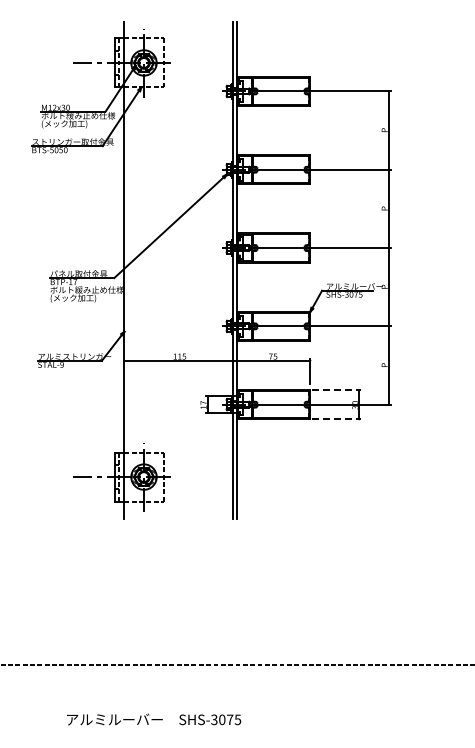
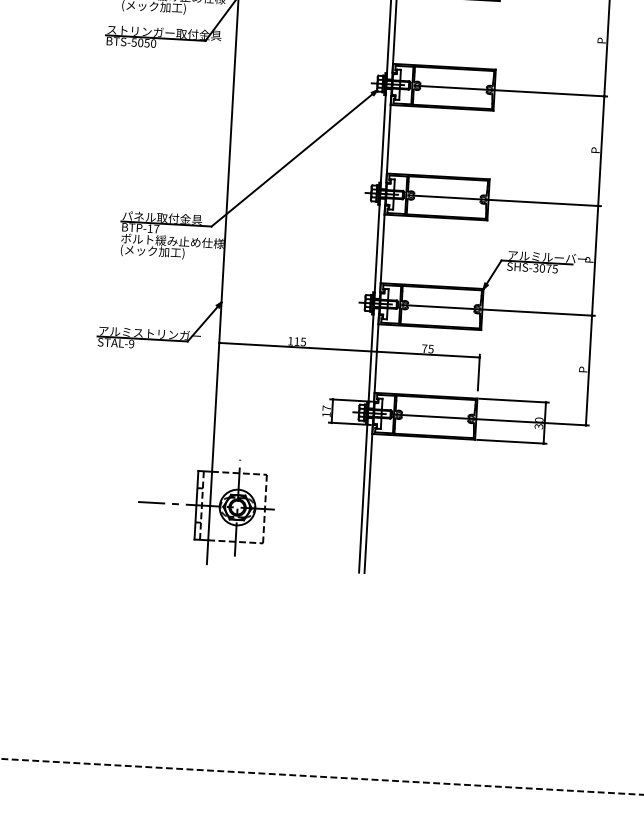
line: (336, 390) -> (513, 401), dashed -> solid
line: (336, 419) -> (511, 441), dashed -> solid

